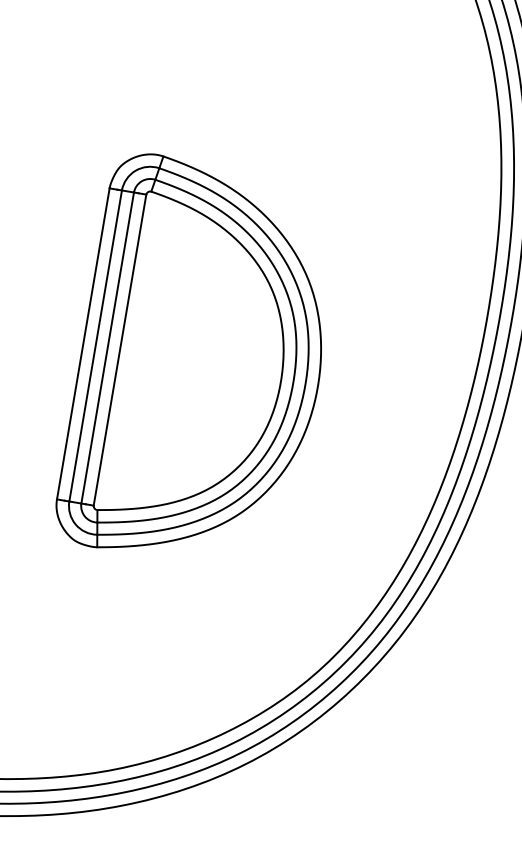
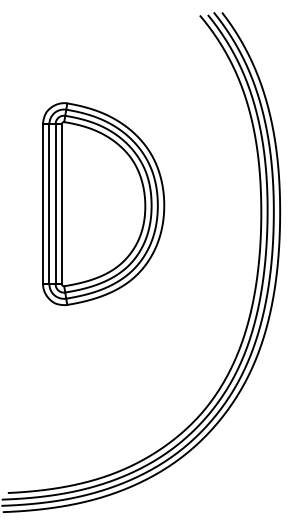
part: (200, 362) -> (103, 203), moved

